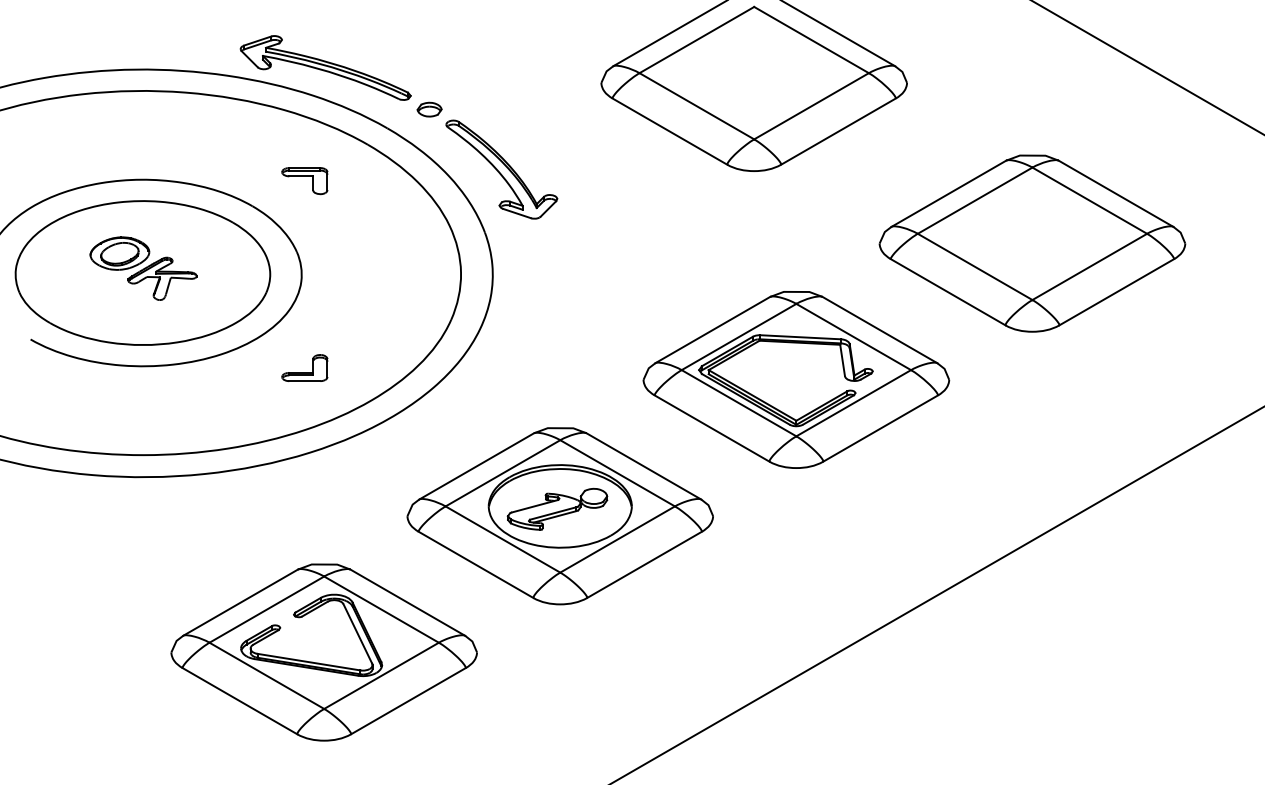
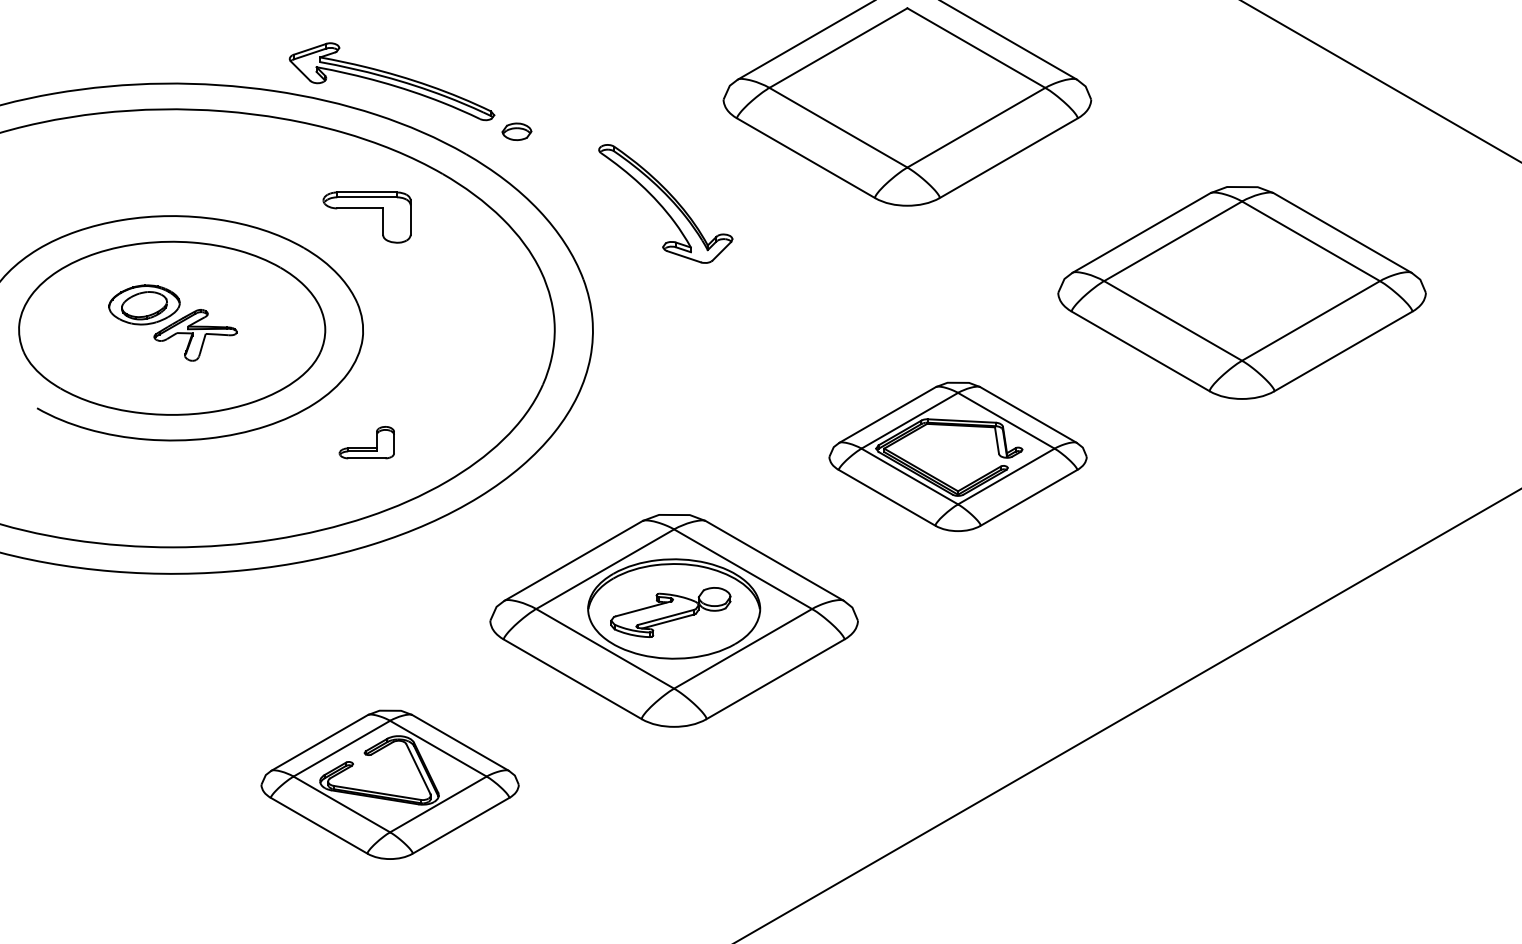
part: (501, 169) -> (665, 203), moved
part: (304, 180) -> (366, 217), size x1.6
part: (795, 379) -> (957, 456), size x0.7
part: (323, 652) -> (389, 784), size x0.7

